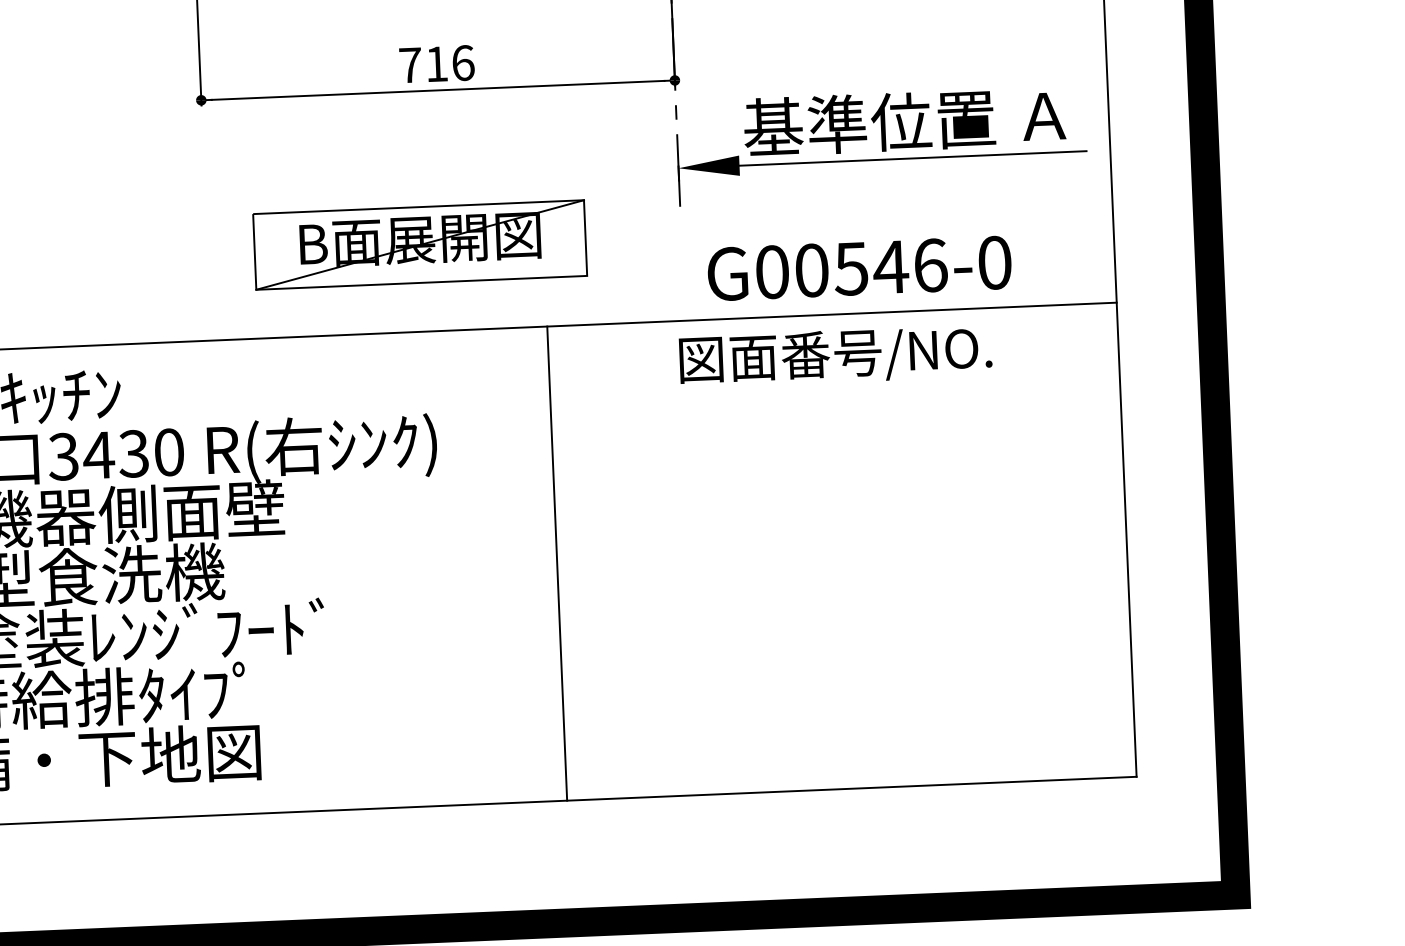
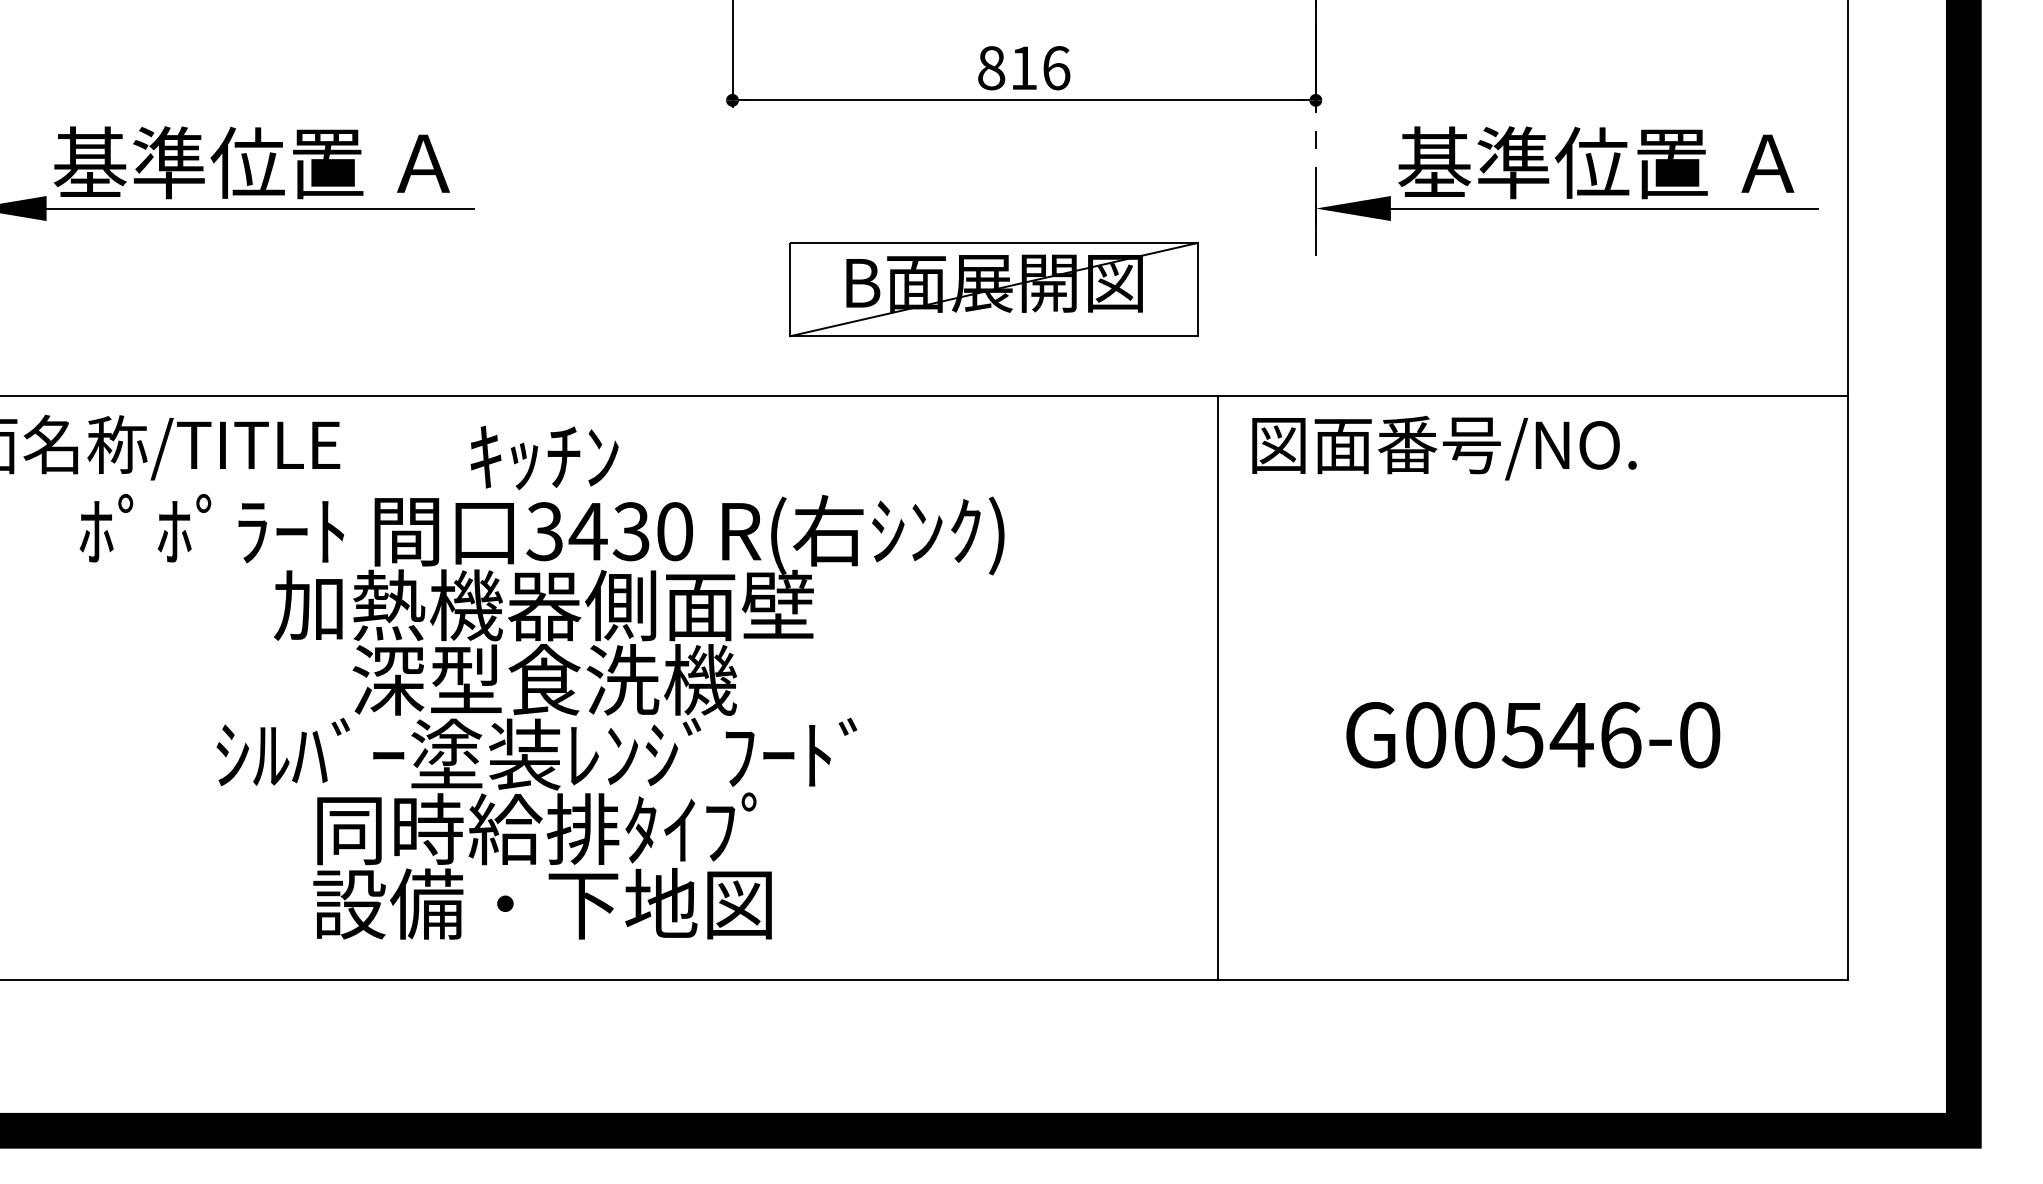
text: (410, 65) -> (991, 68), 716 -> 816
text: (859, 268) -> (1533, 735), moved
text: (835, 356) -> (1444, 447), moved
line: (557, 563) -> (1218, 688), moved

